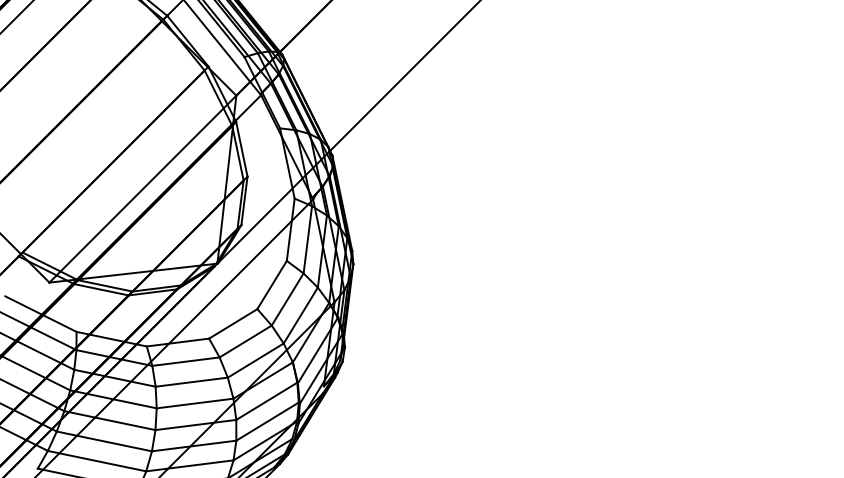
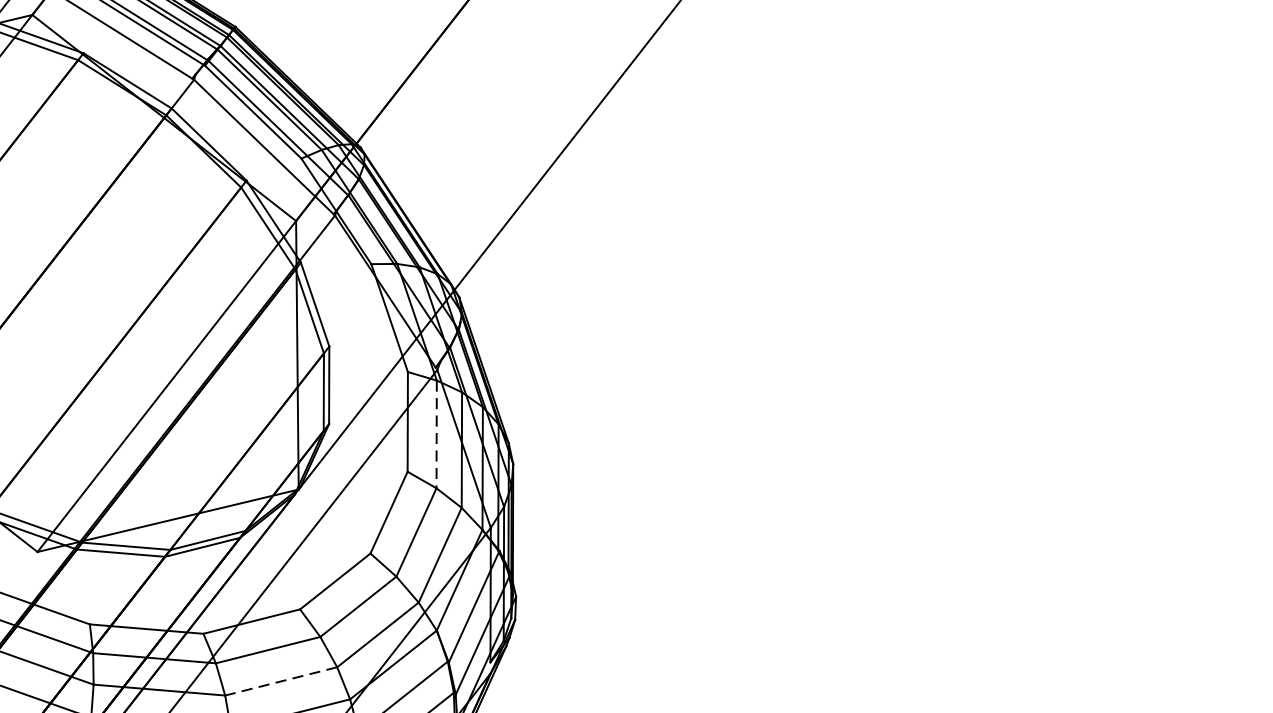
line: (307, 239) -> (436, 434), solid -> dashed
line: (191, 382) -> (280, 681), solid -> dashed

